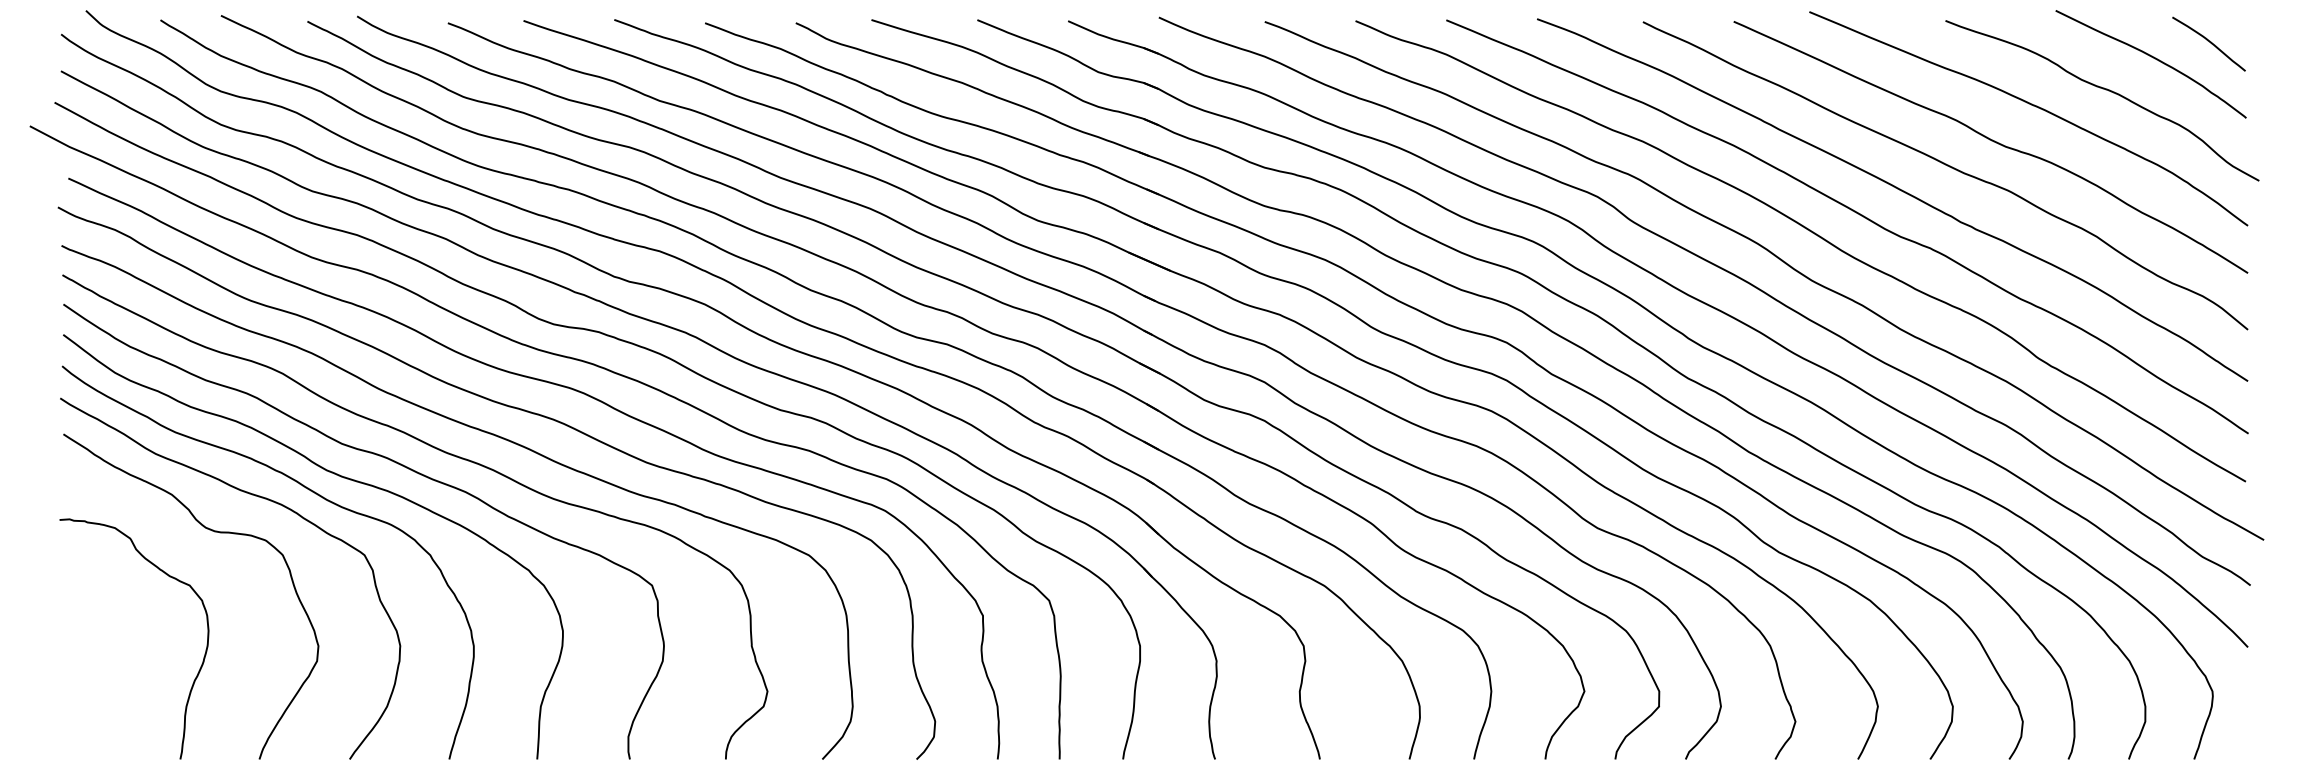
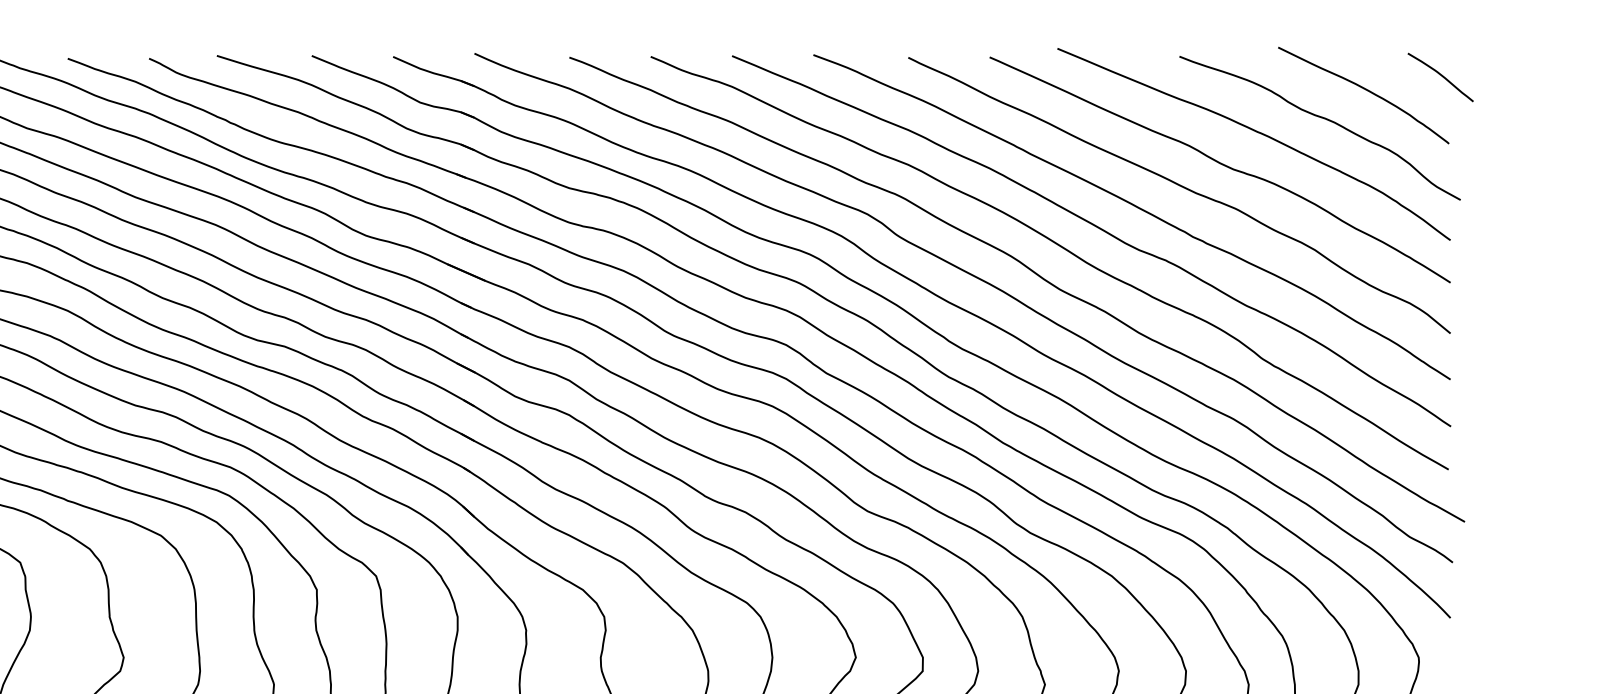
curve: (2209, 42) -> (1441, 76), moved

